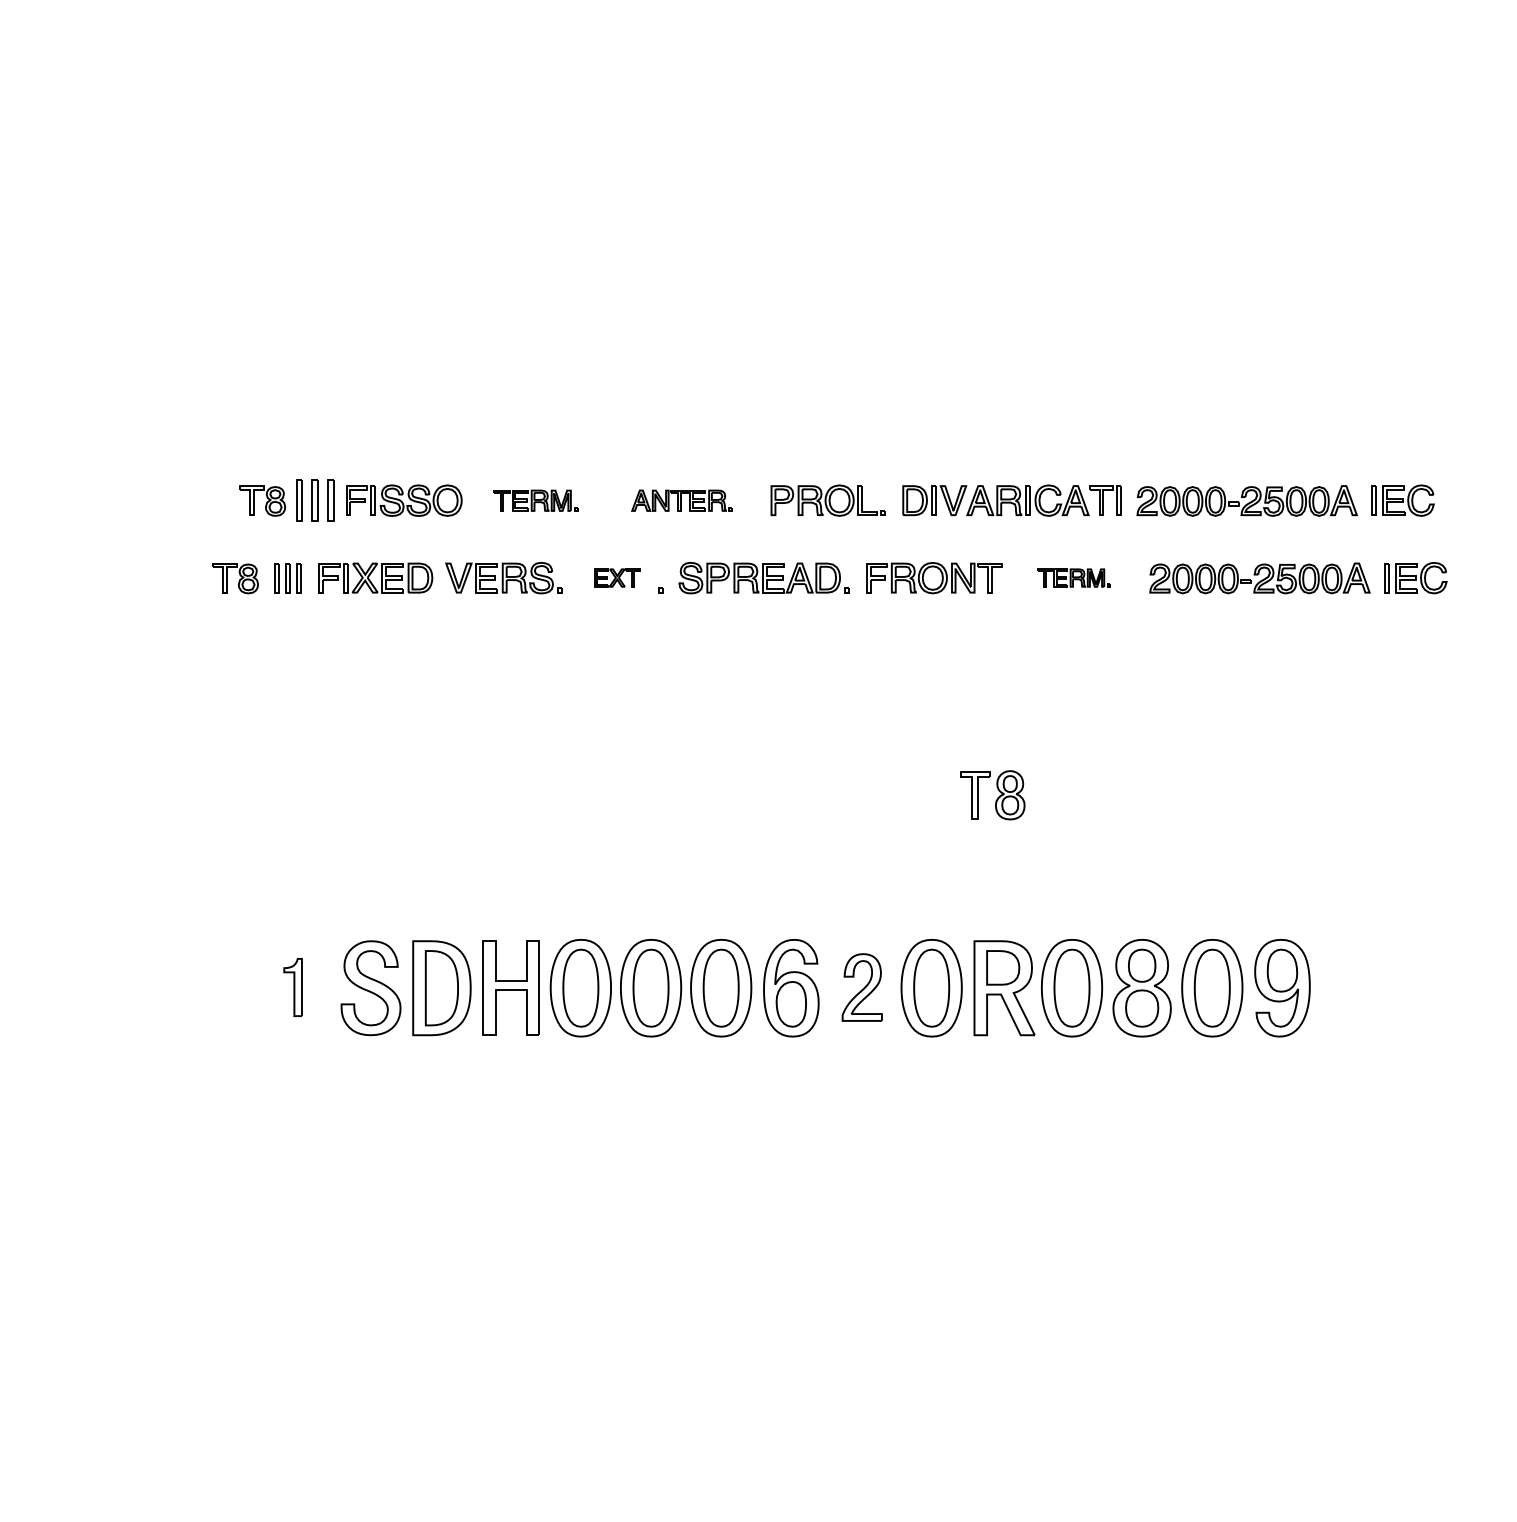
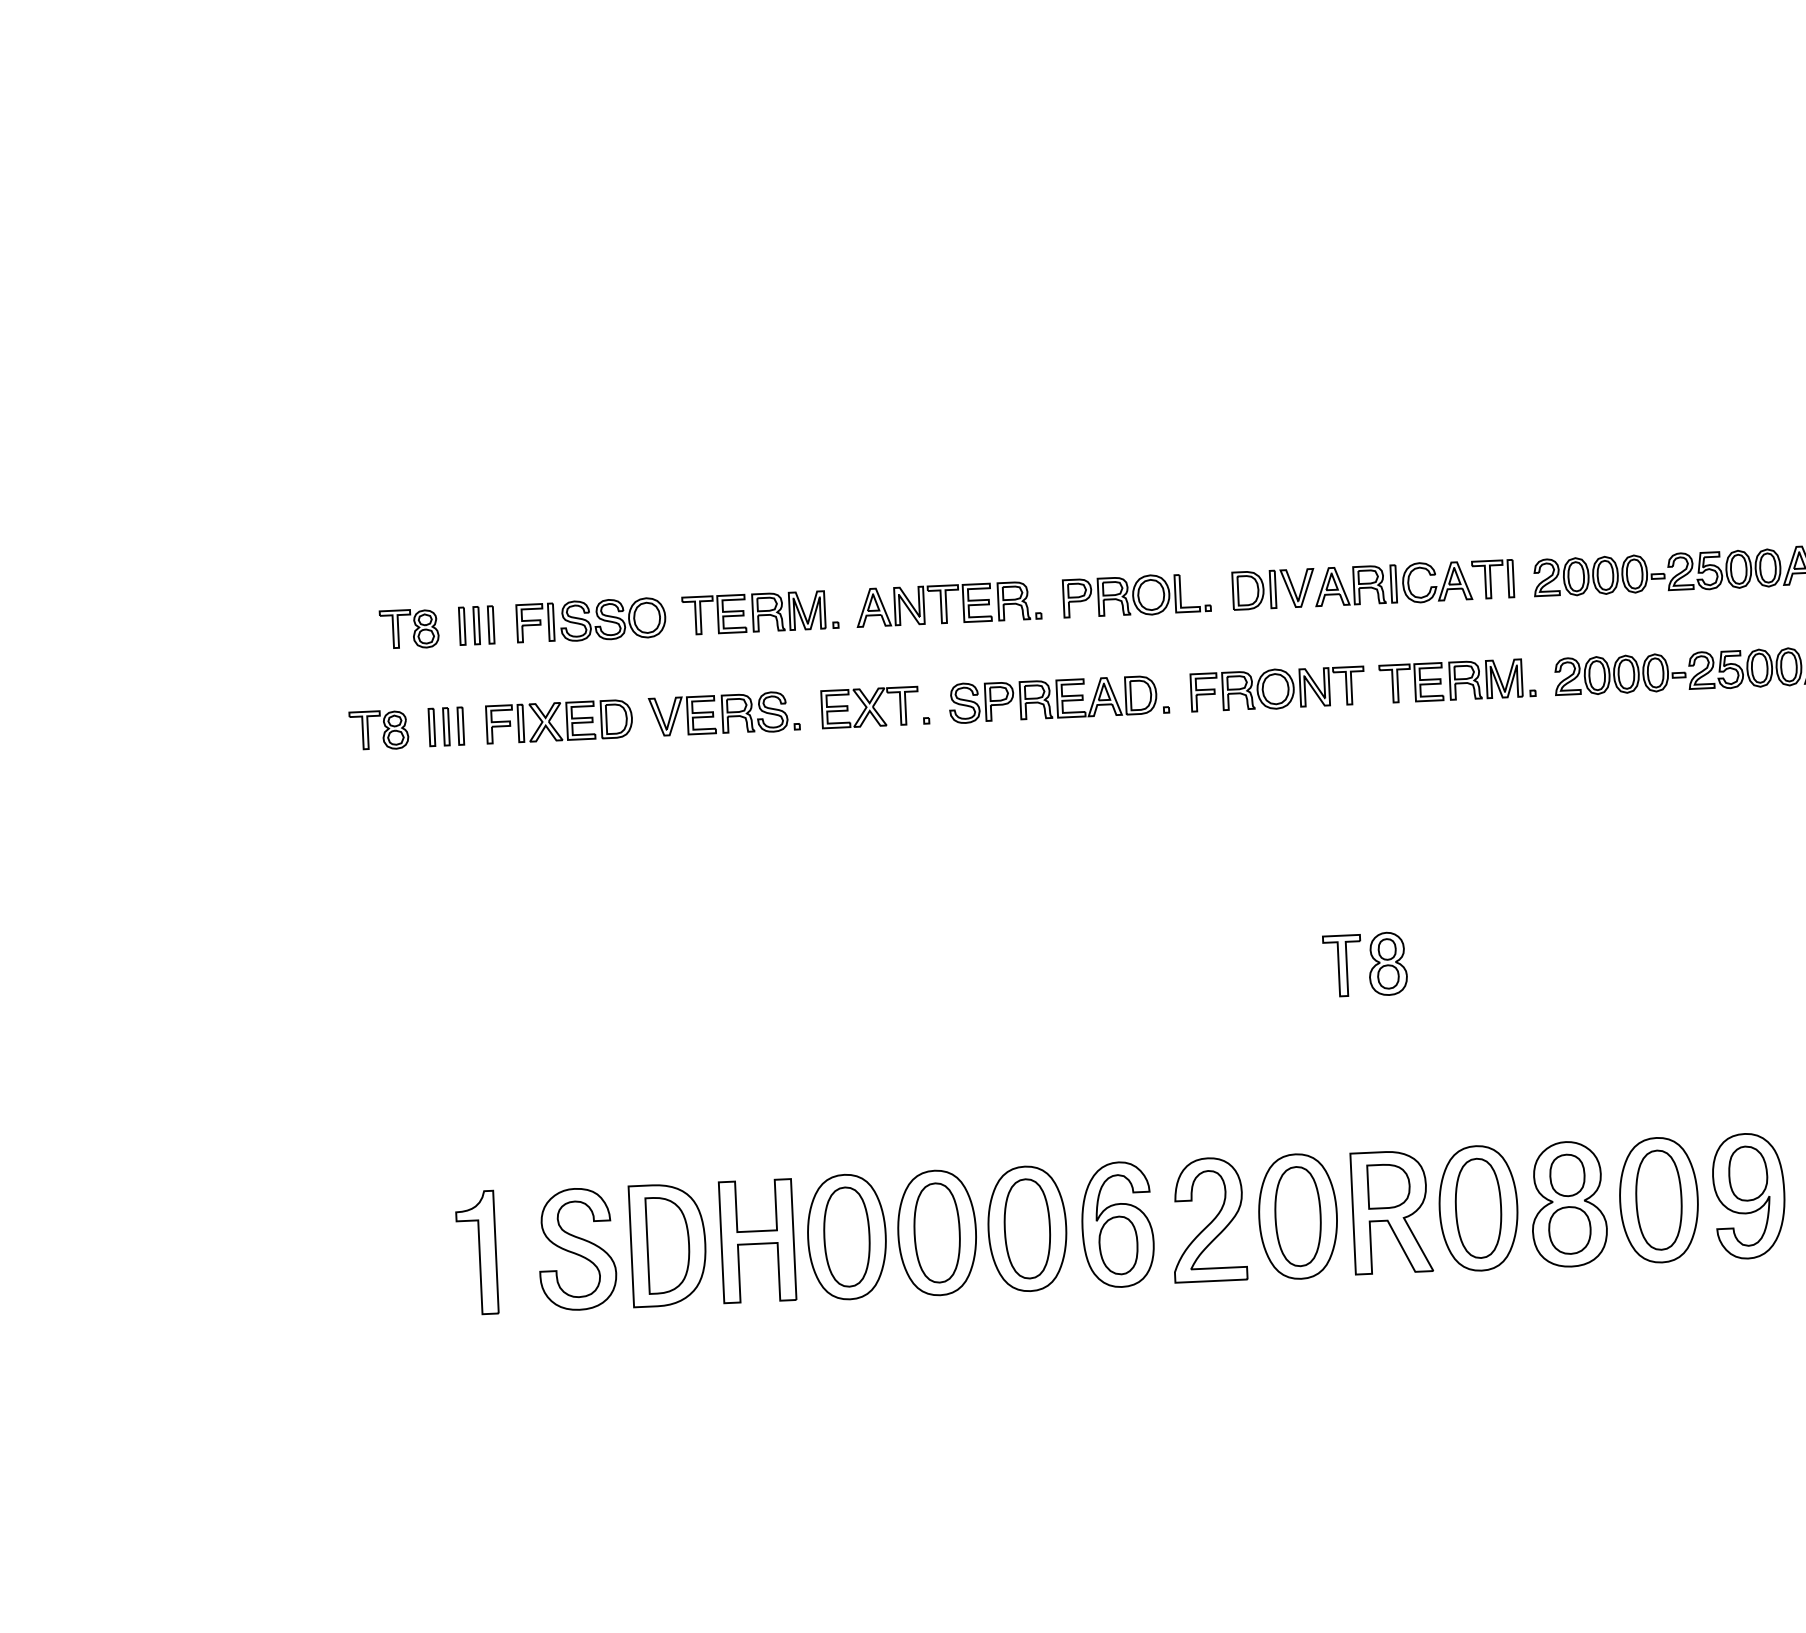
part: (314, 500) -> (475, 625), size x0.71
part: (535, 500) -> (760, 612), size x1.43
part: (681, 500) -> (947, 604), size x1.43
part: (617, 577) -> (870, 706), size x1.67
part: (1073, 577) -> (1456, 680), size x1.67
part: (292, 987) -> (476, 1253), size x1.67
part: (862, 987) -> (1209, 1219), size x1.43

